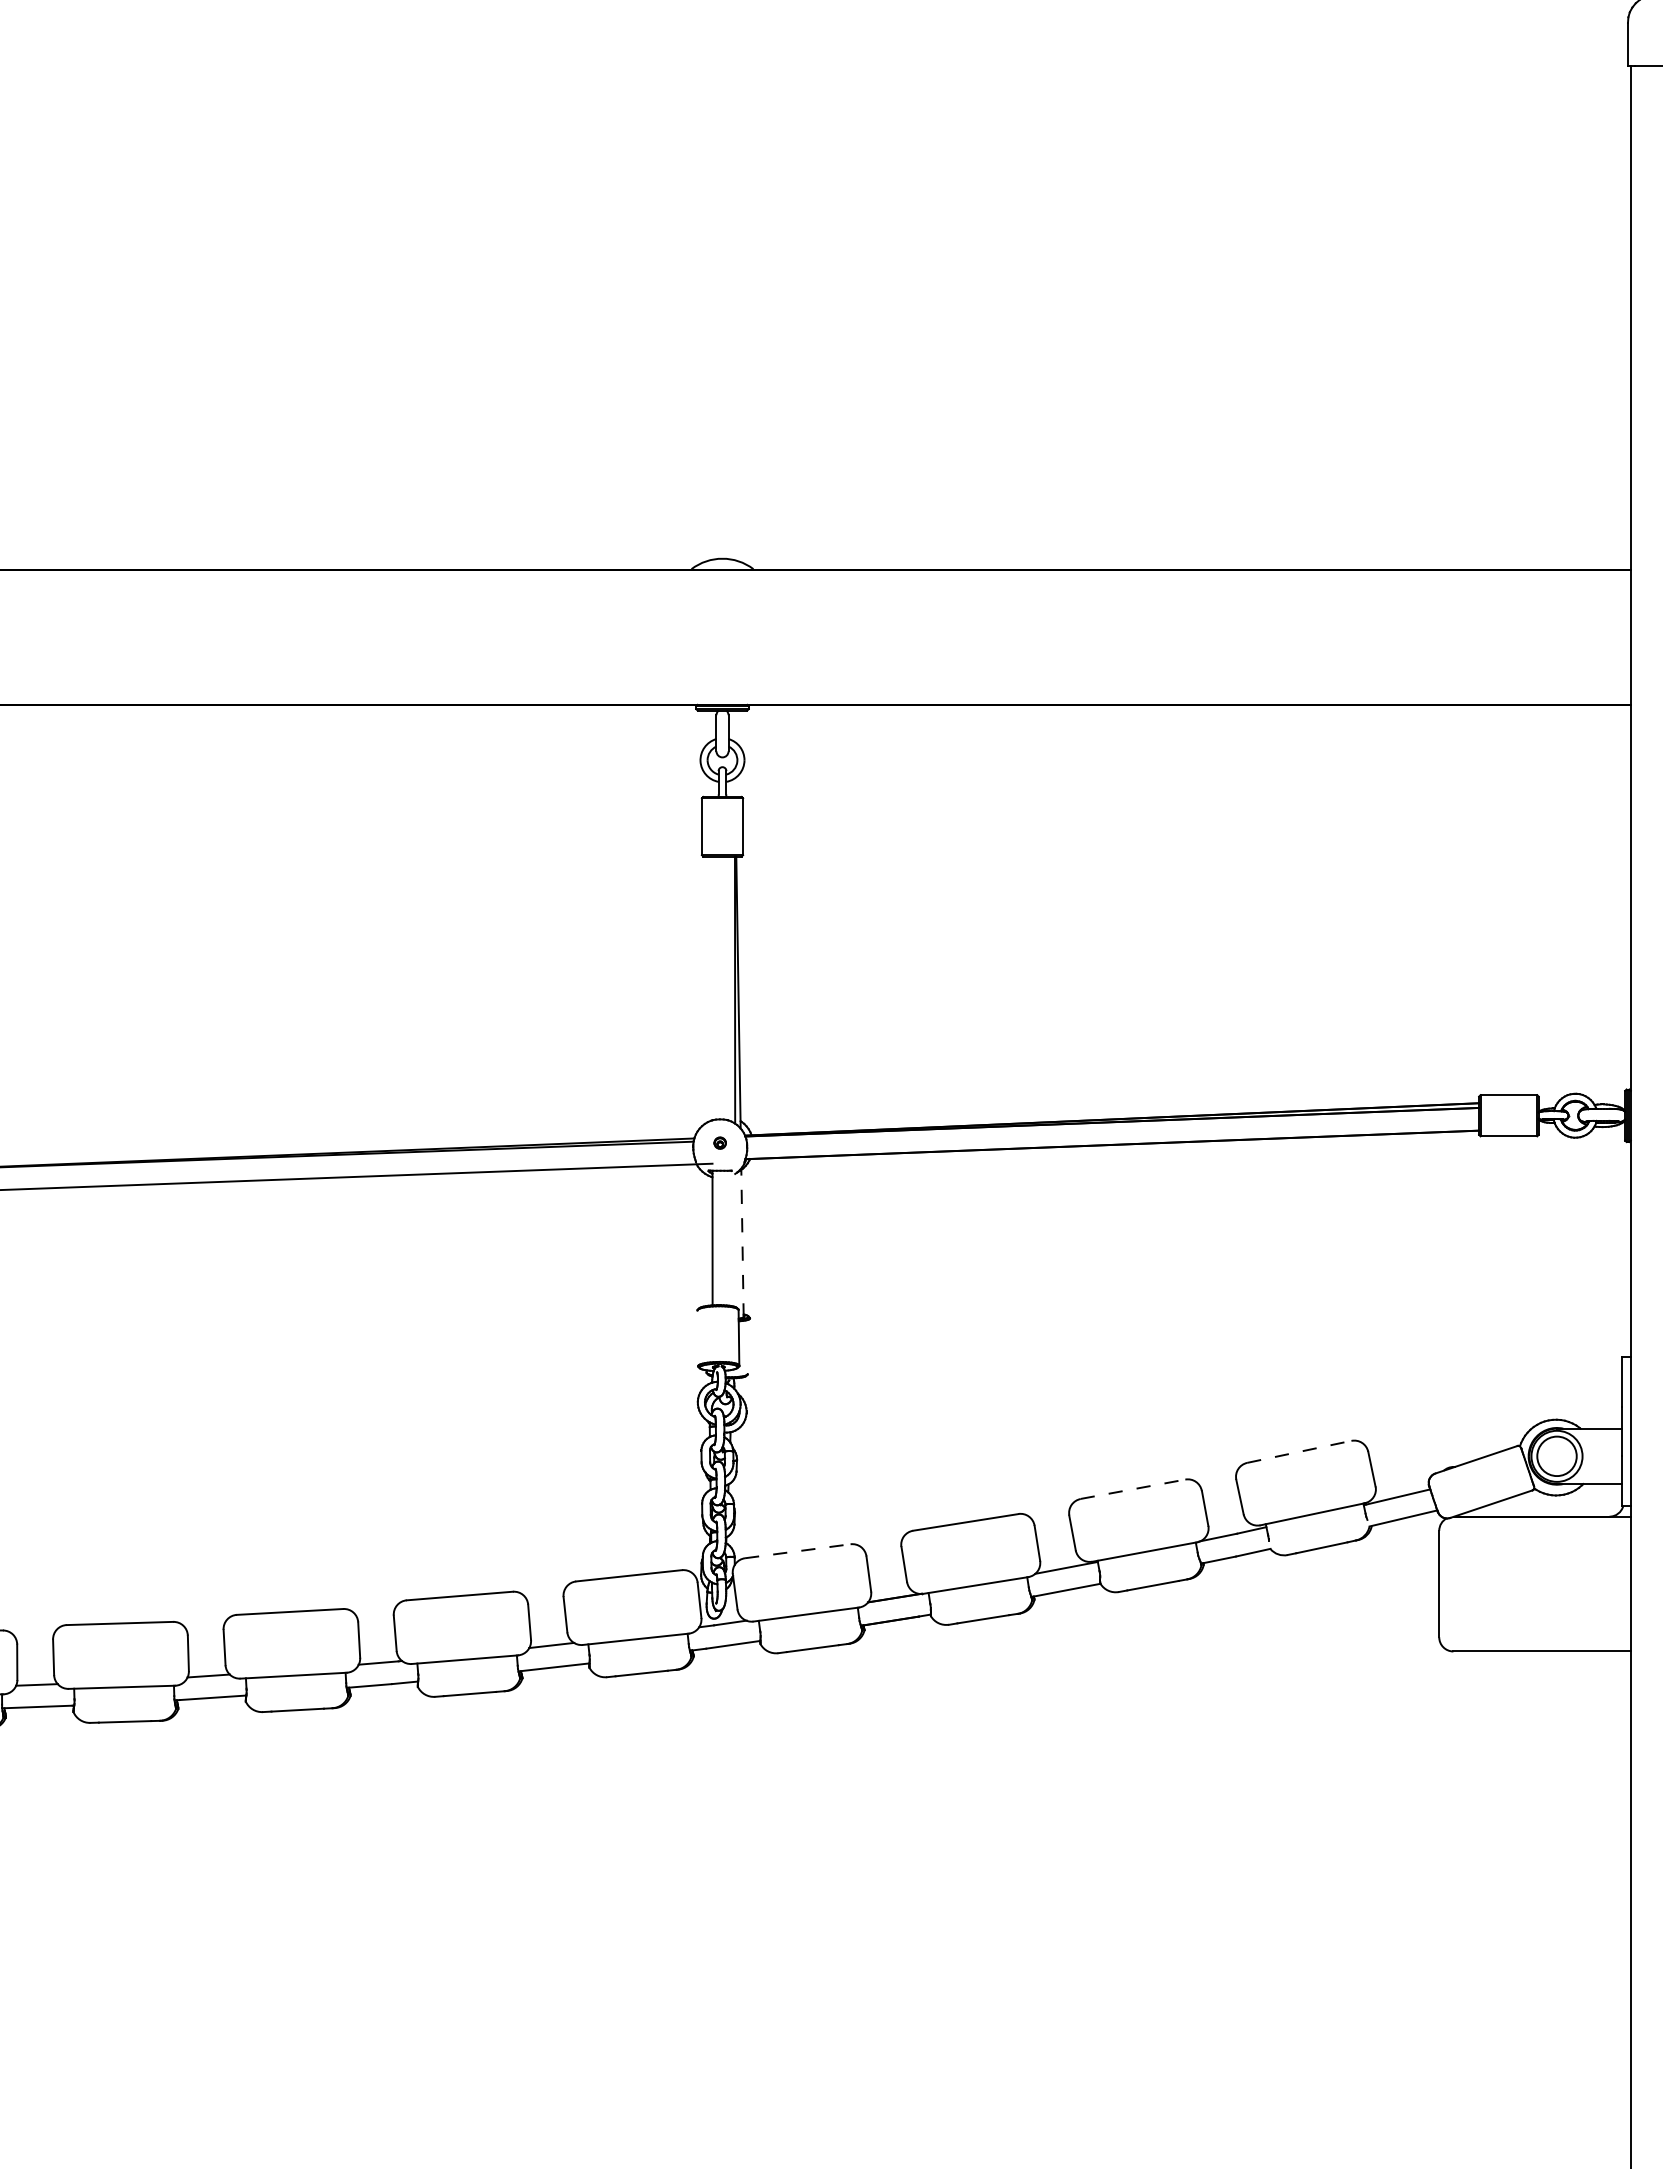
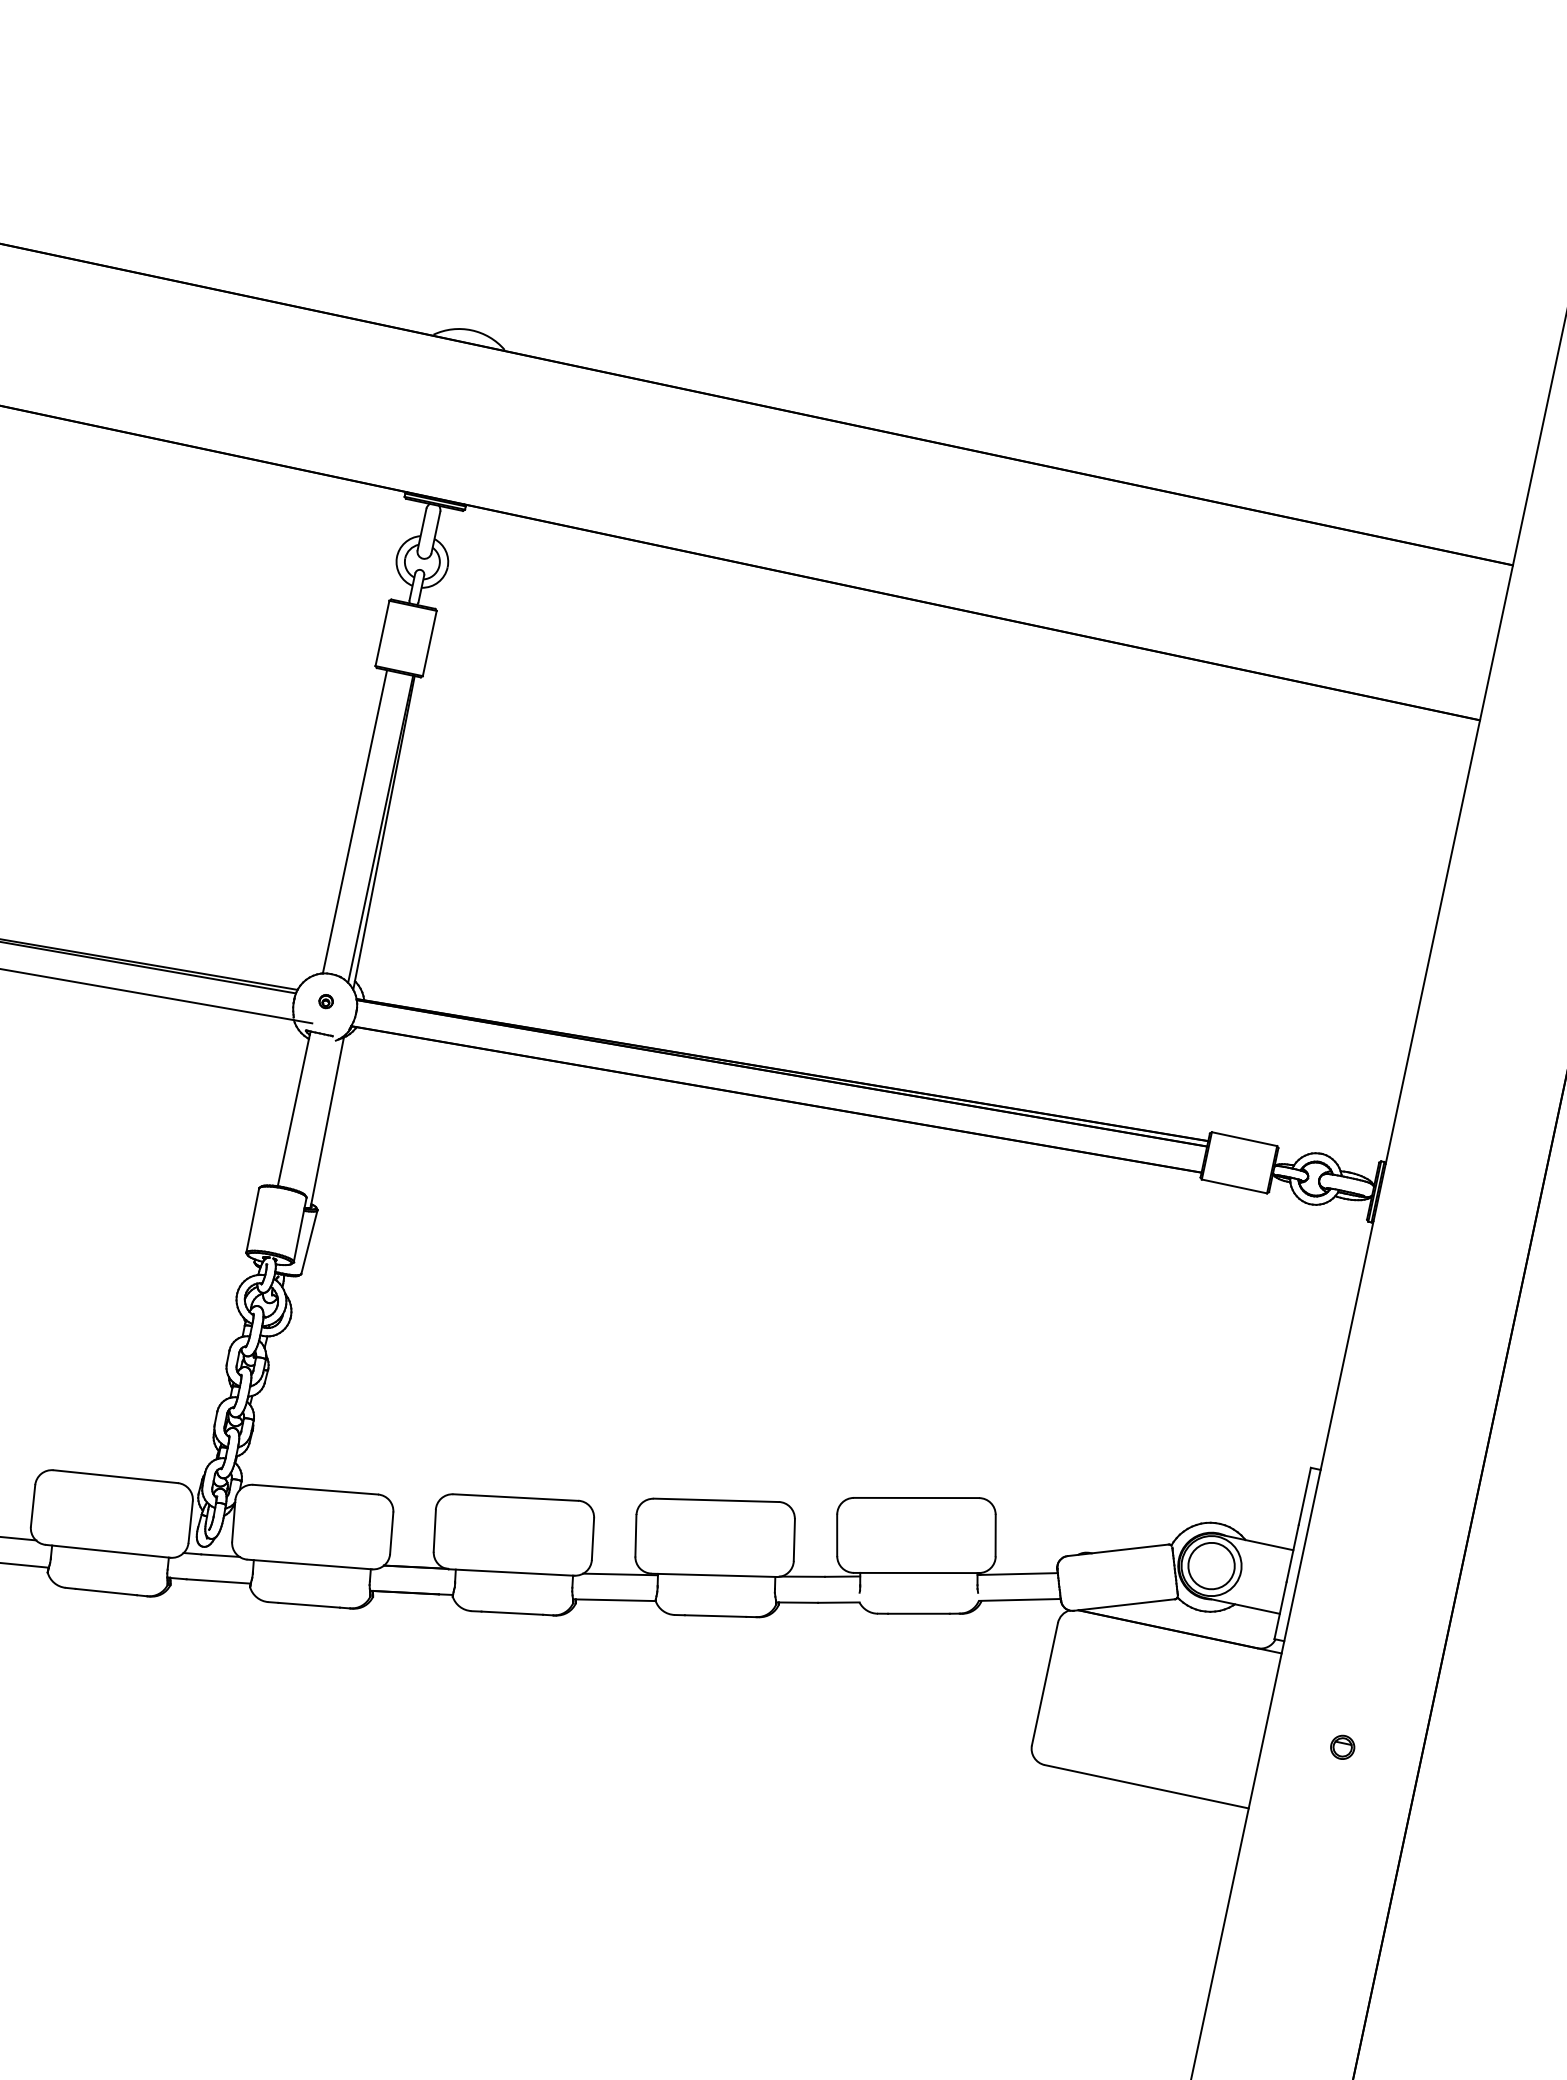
line: (712, 988) -> (355, 821), added
line: (742, 1243) -> (327, 1122), dashed -> solid
line: (697, 1338) -> (252, 1220), added
line: (748, 1346) -> (309, 1242), added
line: (1299, 1451) -> (916, 1497), dashed -> solid
line: (1133, 1489) -> (716, 1500), dashed -> solid
line: (798, 1551) -> (316, 1490), dashed -> solid

